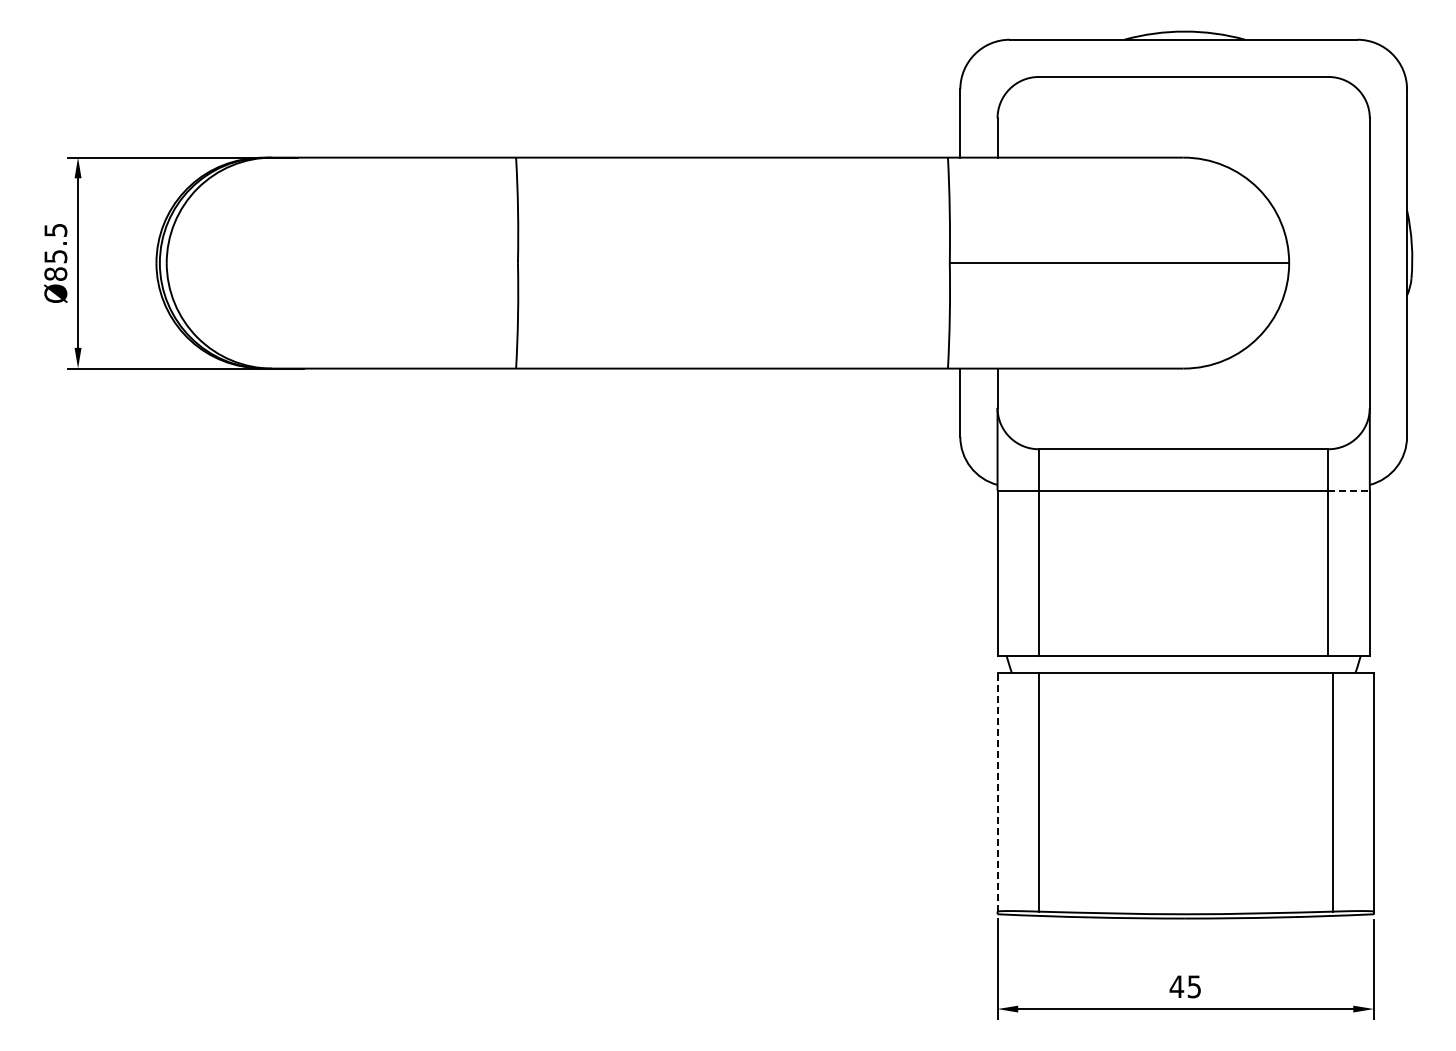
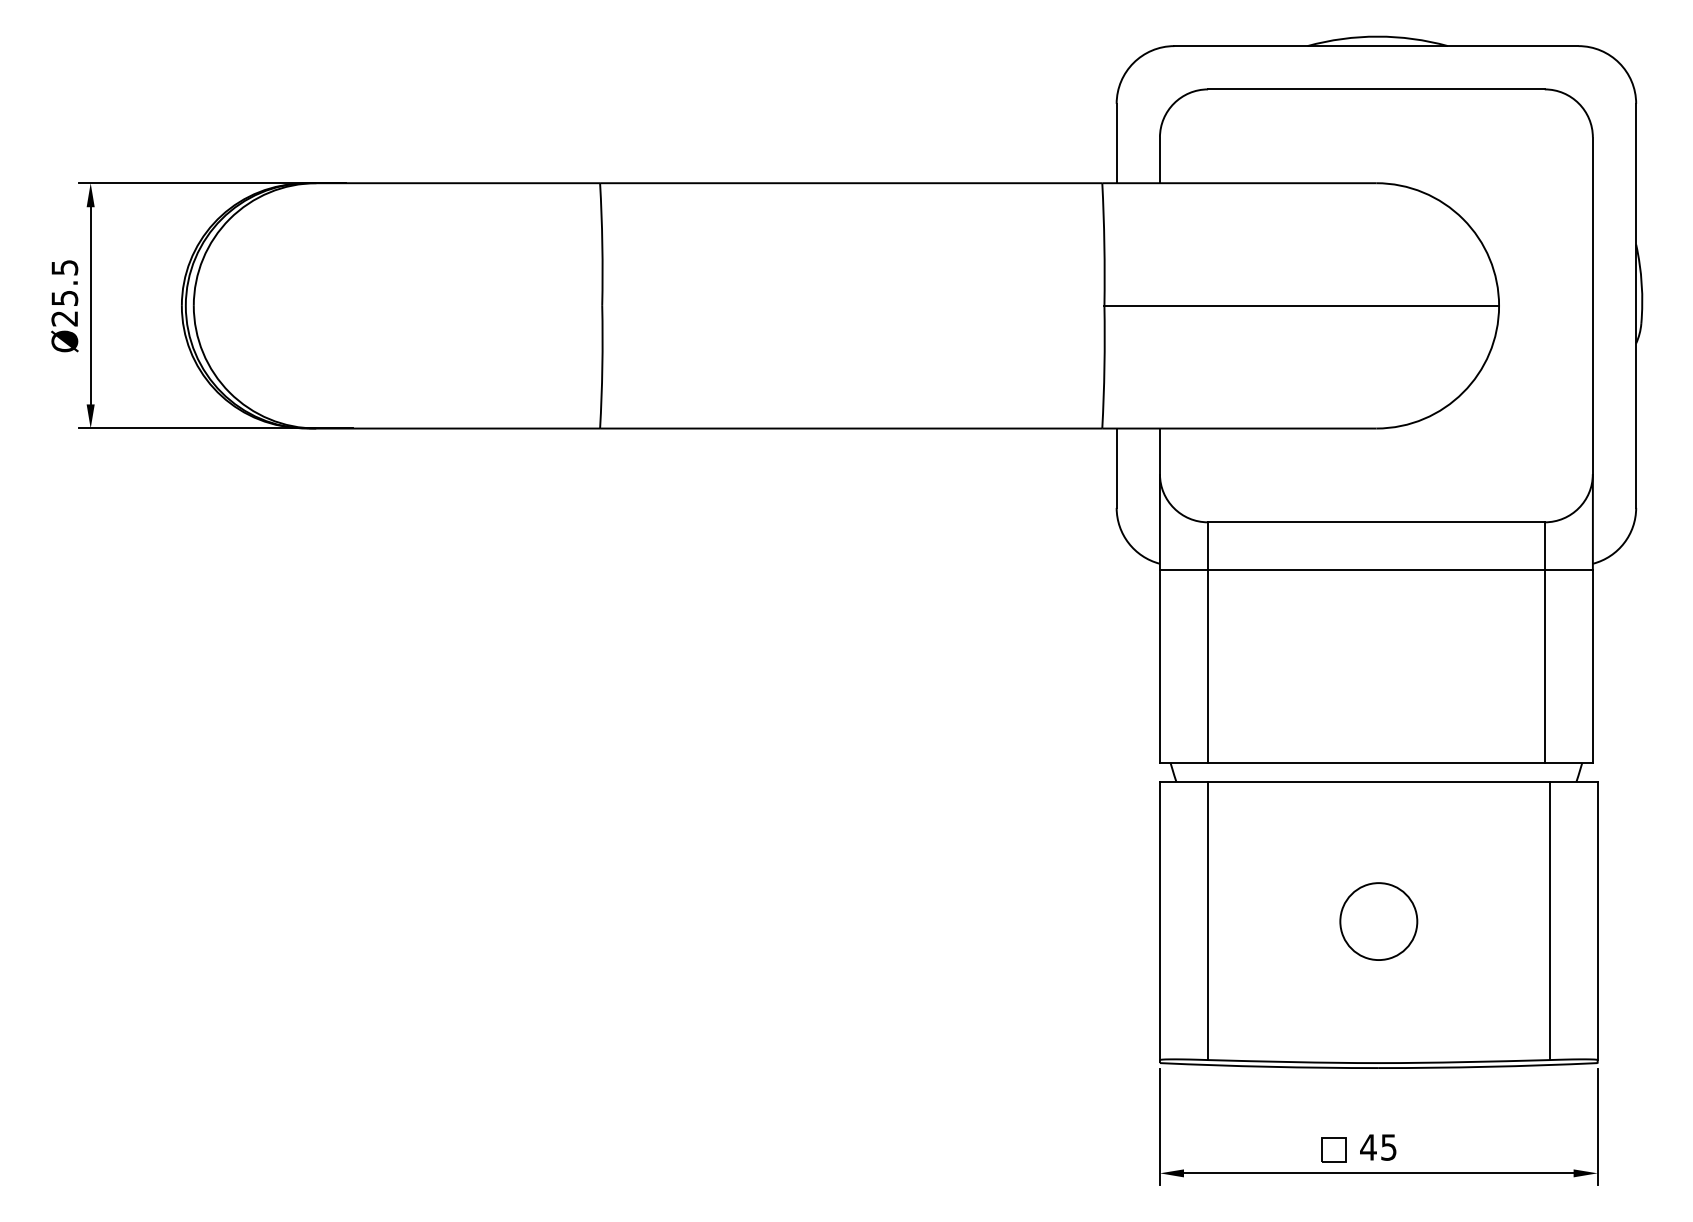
text: (55, 273) -> (64, 317), Ø85.5 -> Ø25.5
line: (1349, 490) -> (1569, 570), dashed -> solid
line: (997, 792) -> (1159, 921), dashed -> solid
circle: (1185, 792) -> (1378, 921), added
part: (1146, 988) -> (1333, 1149), added

